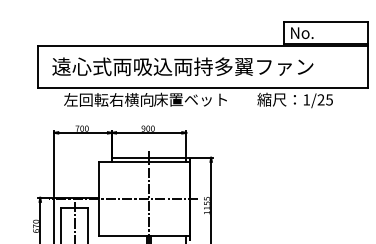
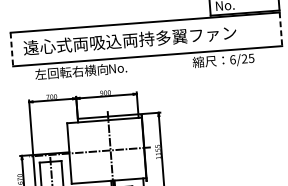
line: (37, 67) -> (11, 49), solid -> dashed
line: (368, 67) -> (281, 29), solid -> dashed
text: (190, 99) -> (138, 66), 床置ベット -> No.
text: (306, 99) -> (232, 59), 1/25 -> 6/25

